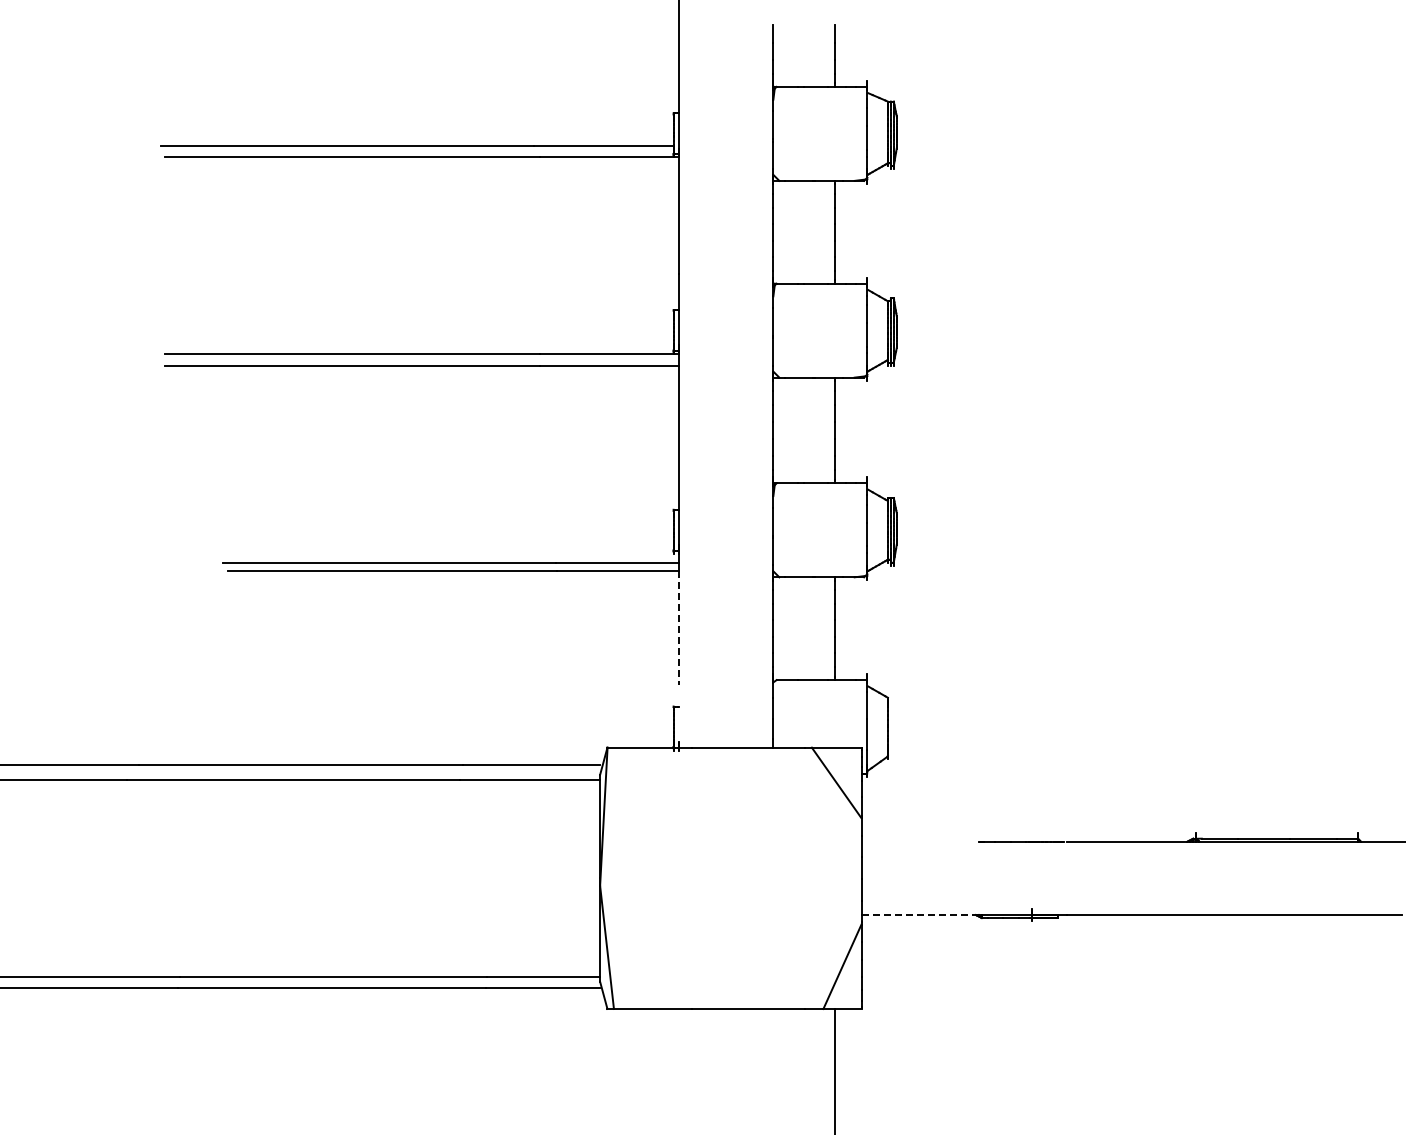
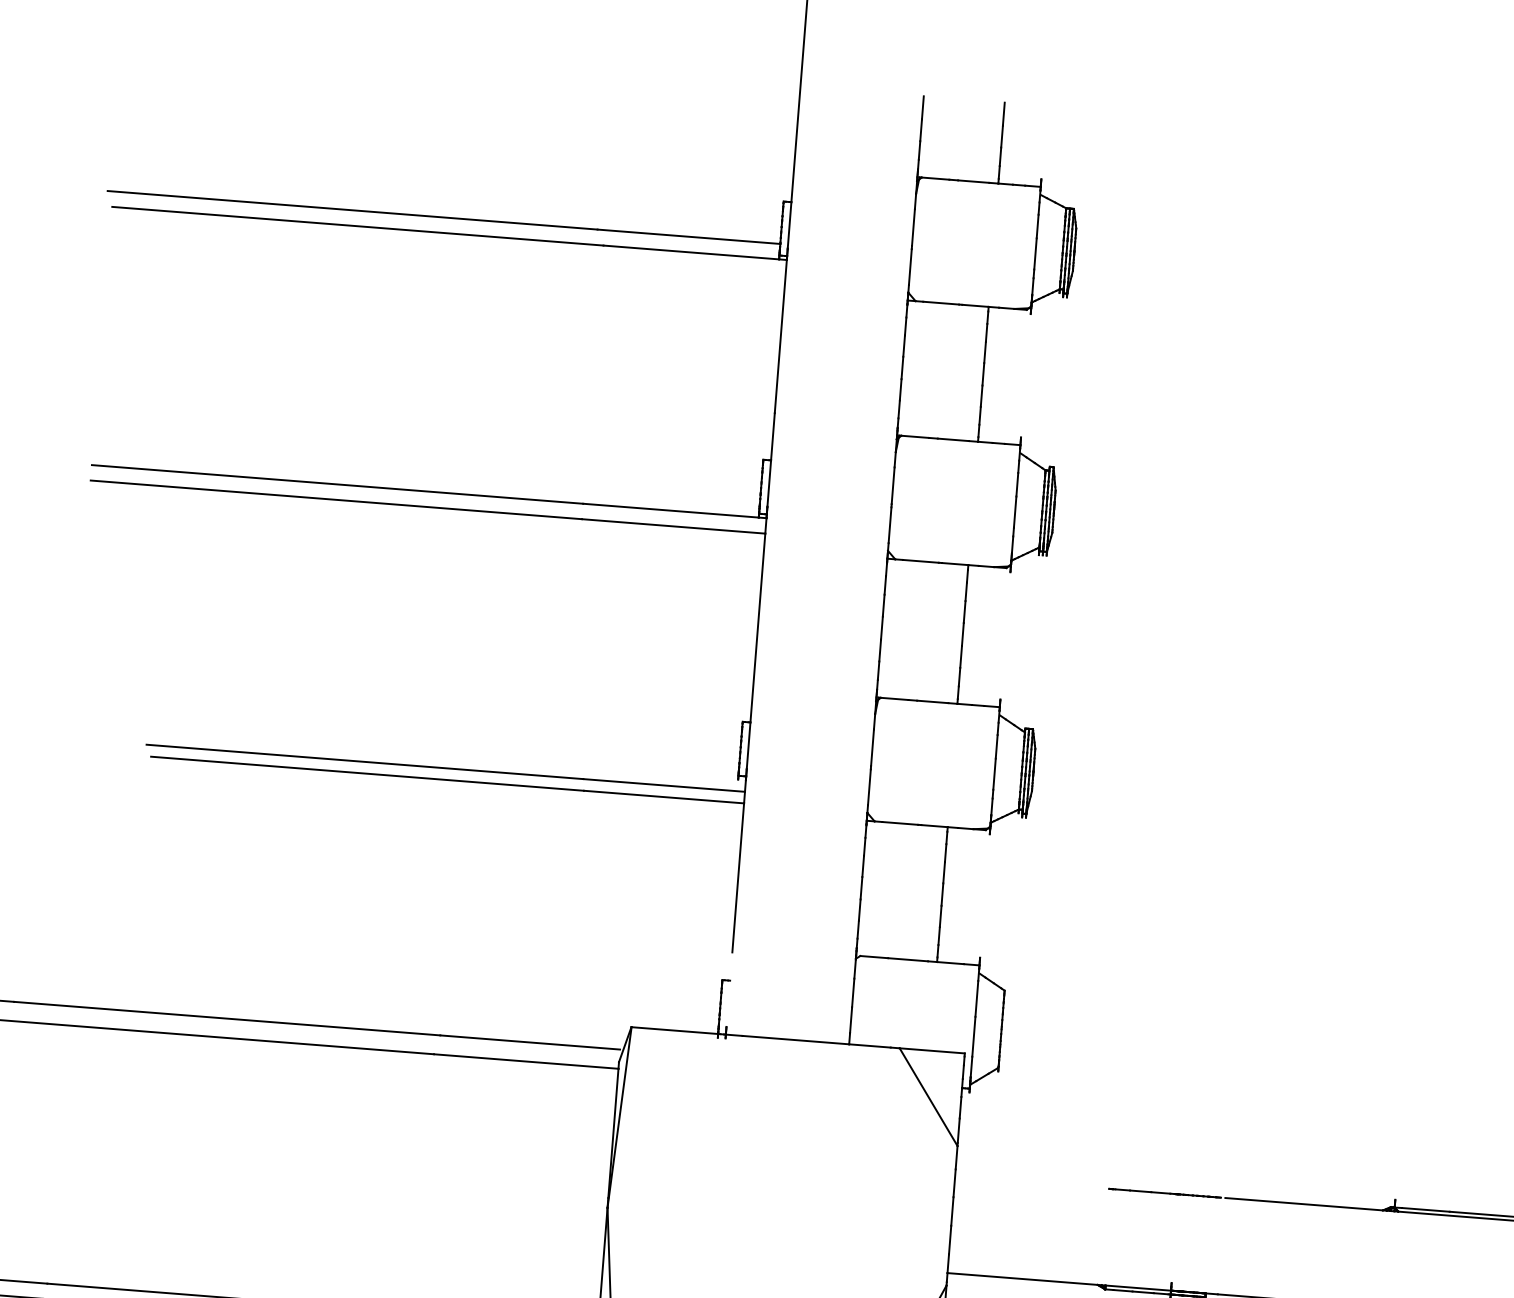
line: (679, 628) -> (738, 878), dashed -> solid
line: (919, 915) -> (1023, 1279), dashed -> solid

